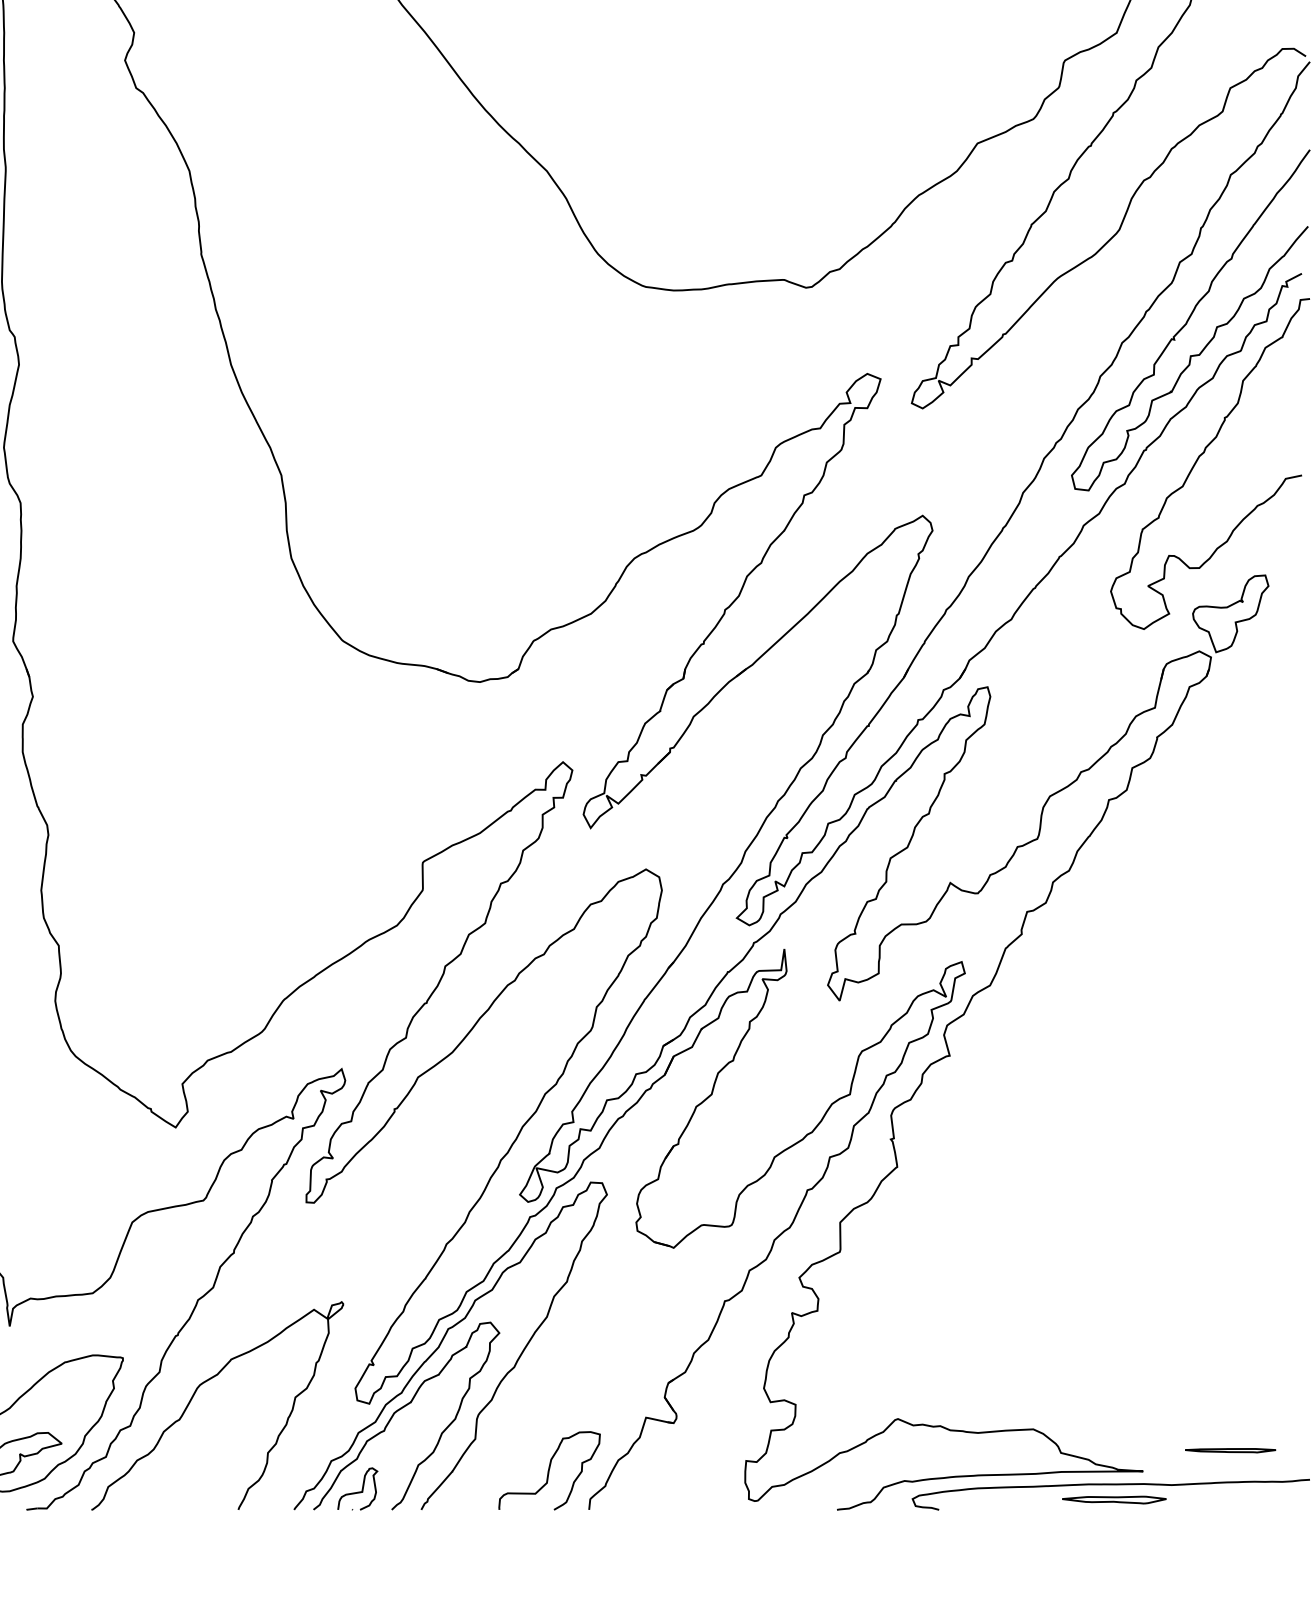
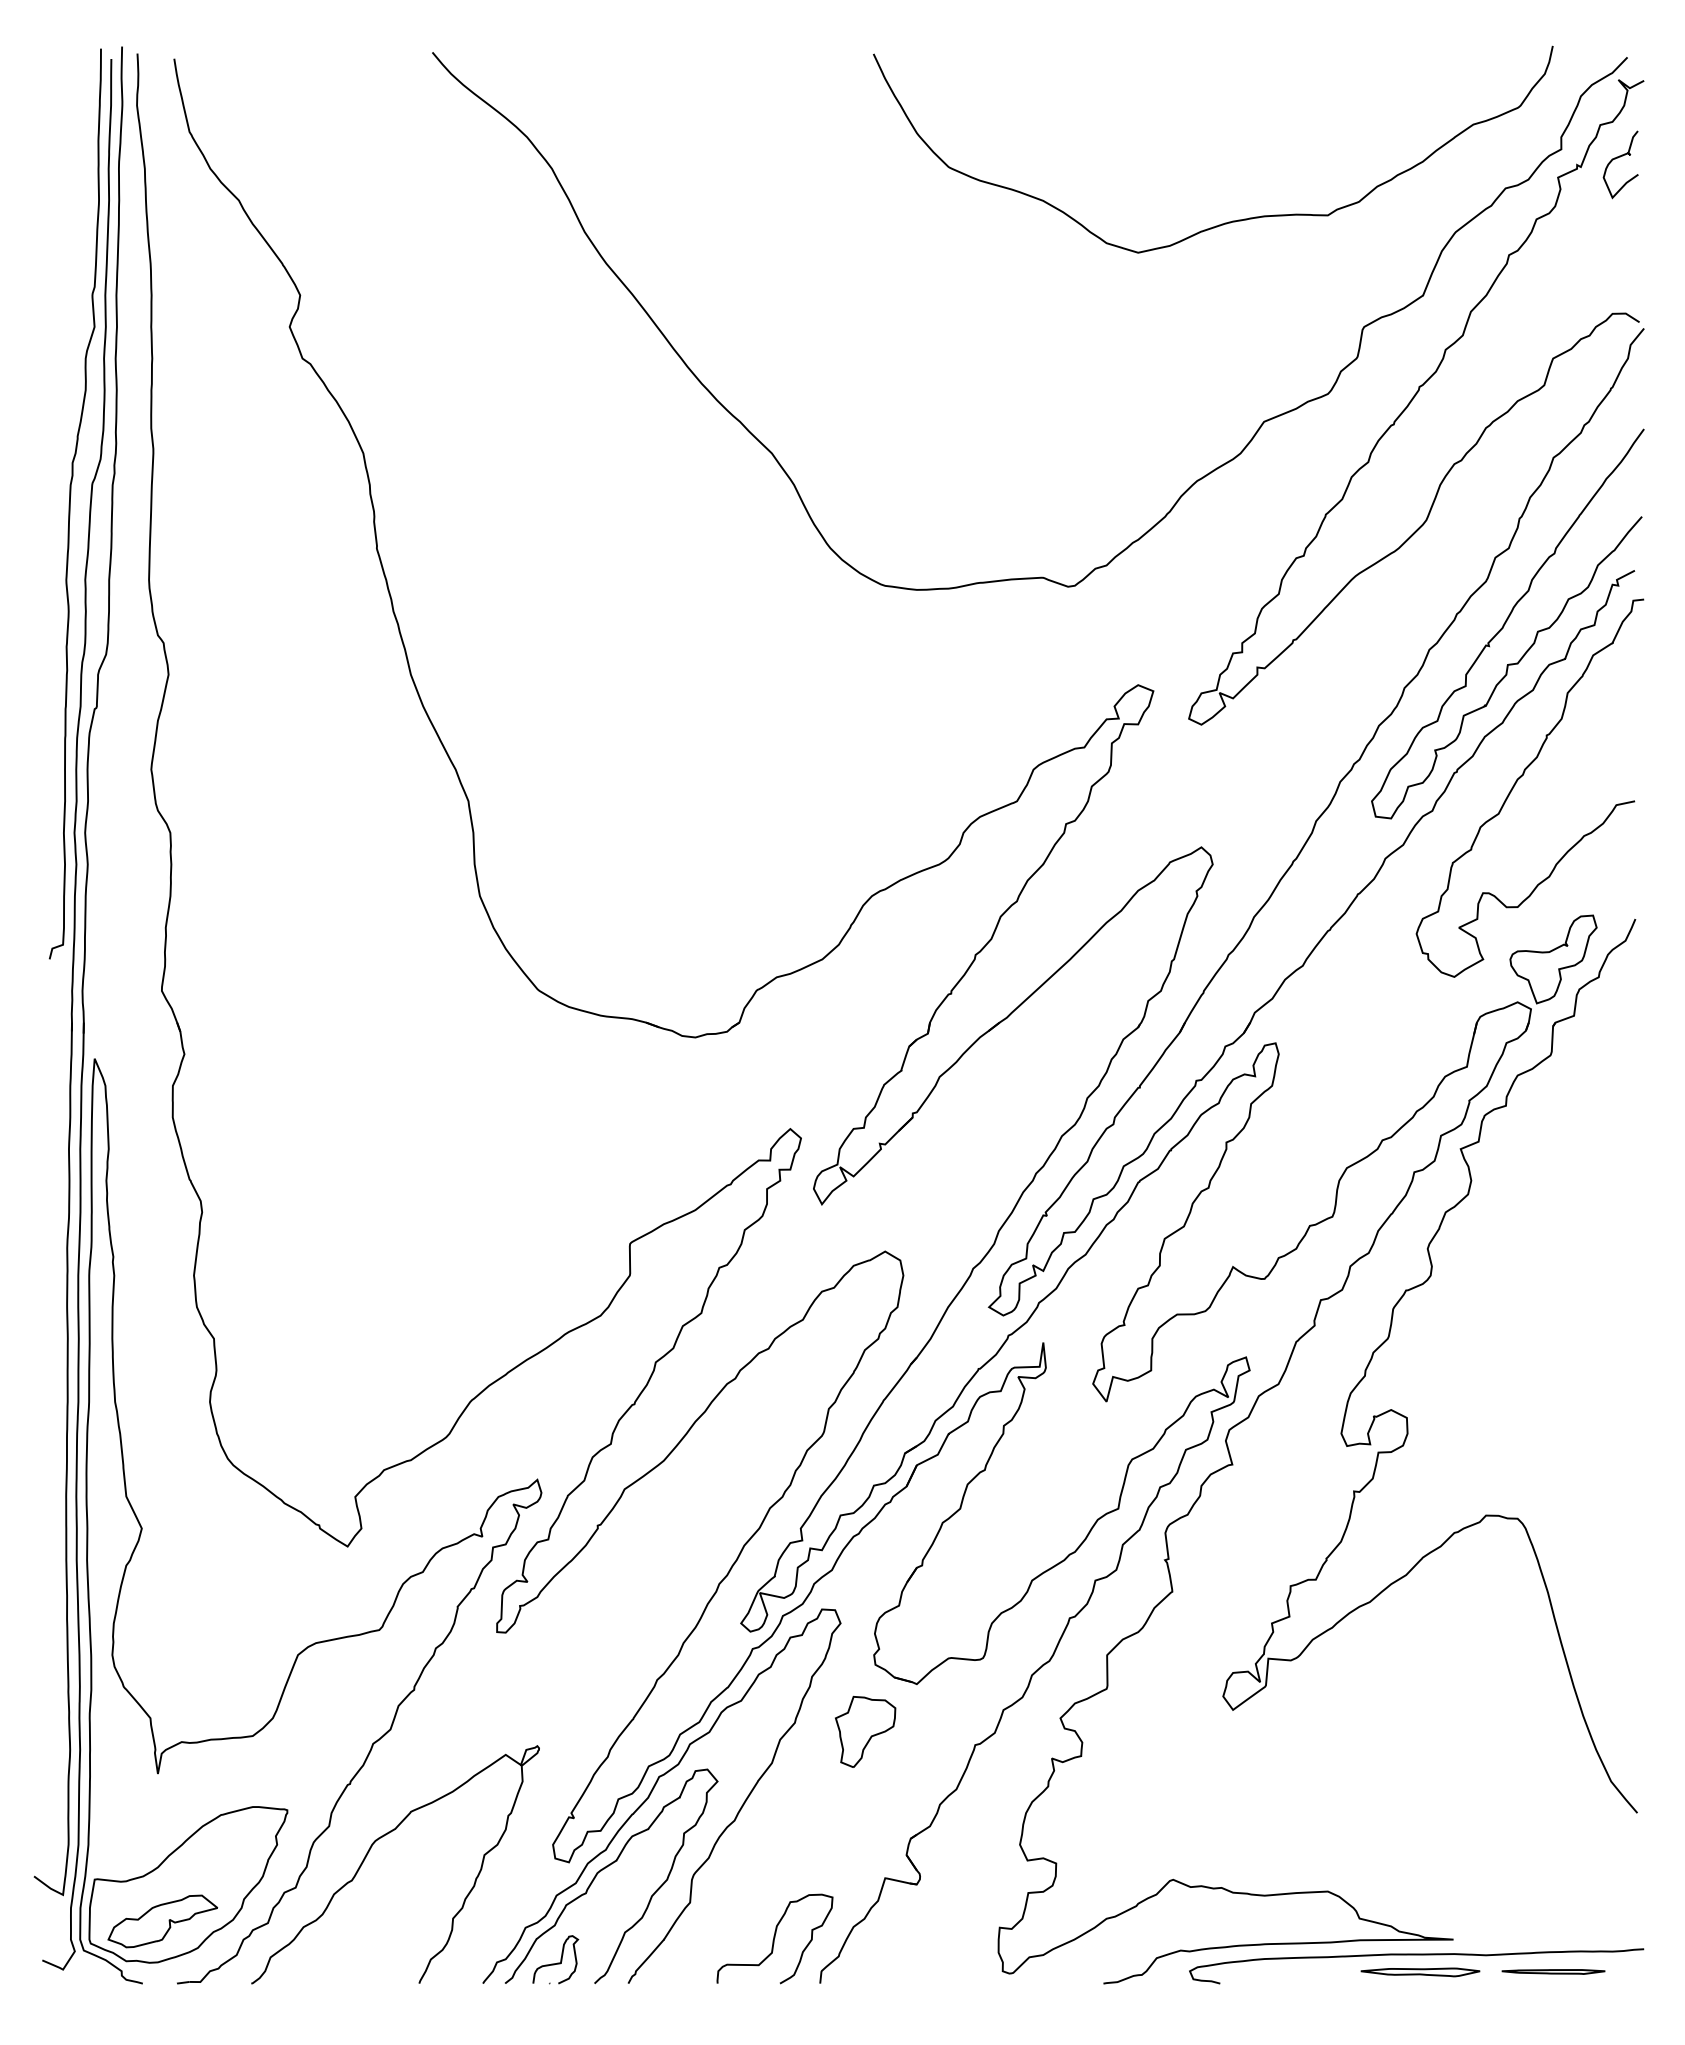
part: (1086, 946) -> (1388, 1339), added
part: (628, 1289) -> (865, 1731), added
part: (1230, 1450) -> (1553, 1971), moved

